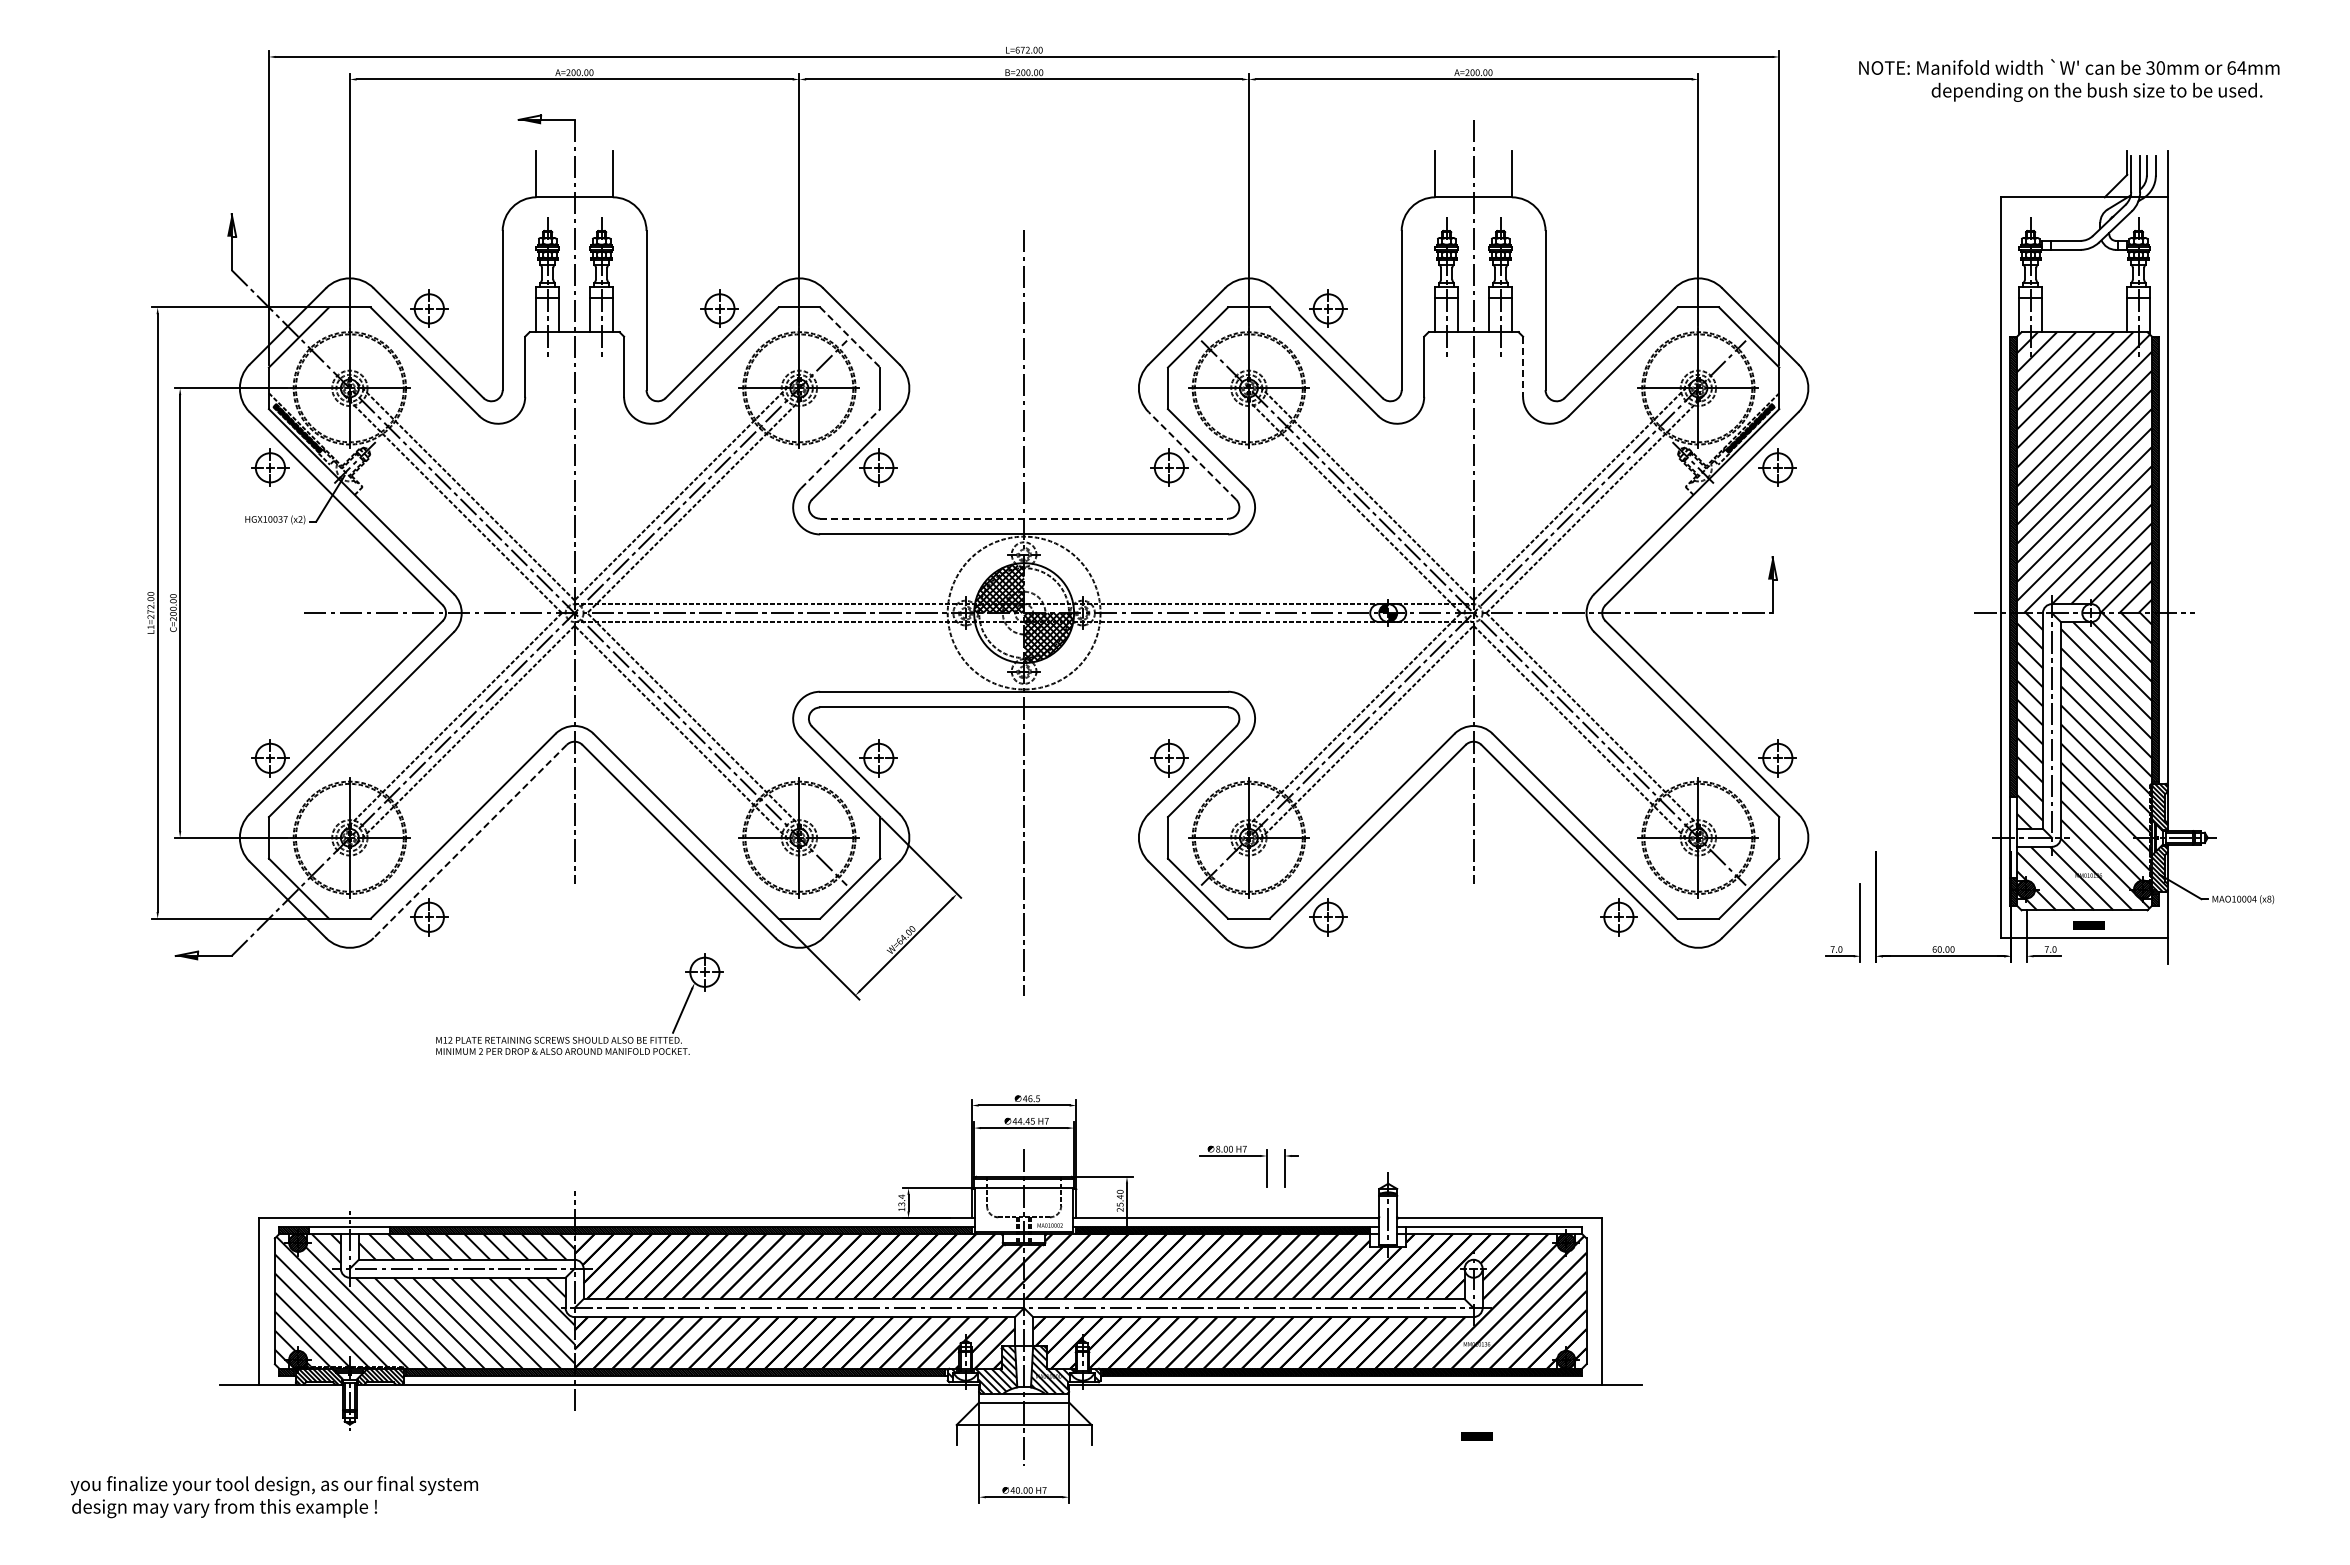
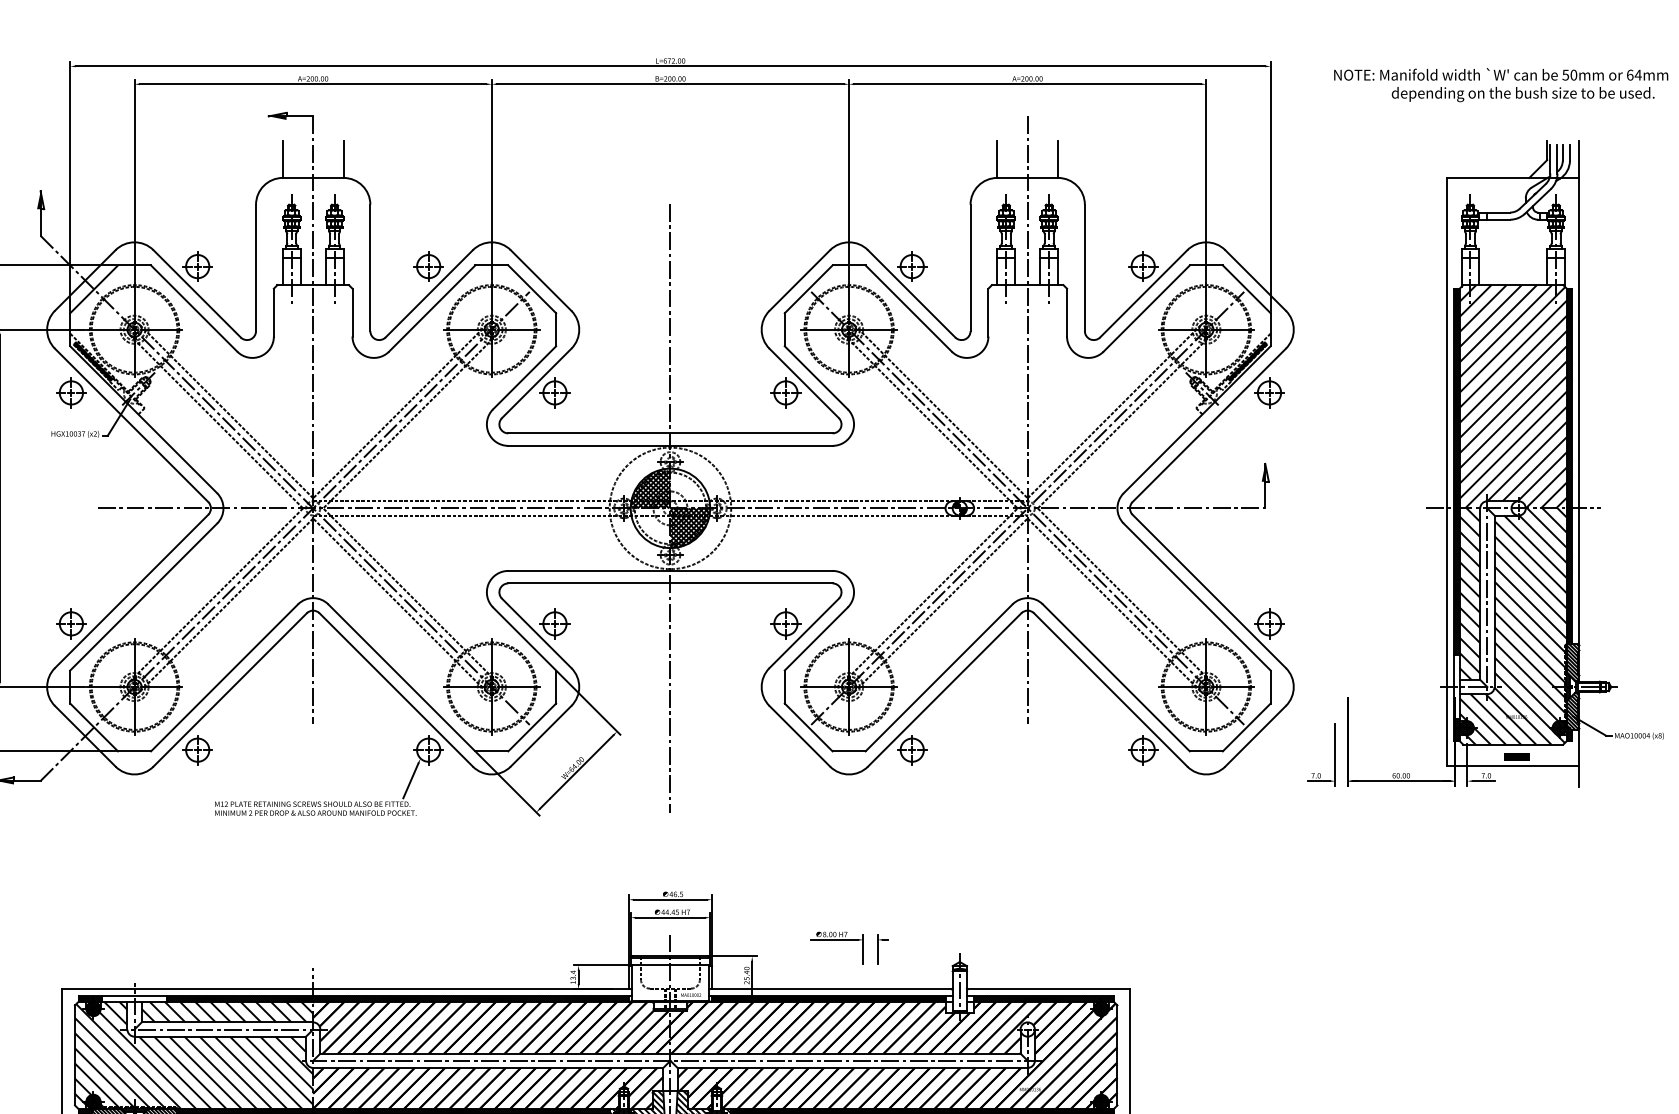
text: (2150, 67) -> (1565, 74), 30mm -> 50mm
part: (1618, 308) -> (1142, 266), added
line: (850, 337) -> (532, 289), dashed -> solid
line: (1523, 367) -> (1067, 313), dashed -> solid
line: (841, 448) -> (525, 377), dashed -> solid
line: (1192, 455) -> (804, 383), dashed -> solid
line: (1024, 518) -> (670, 433), dashed -> solid
line: (469, 841) -> (229, 689), dashed -> solid
part: (587, 1036) -> (335, 801), moved
hatch: (1494, 1230) -> (1044, 999), added

